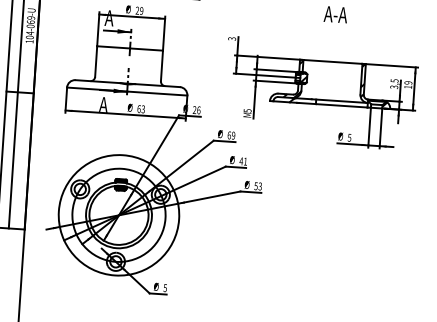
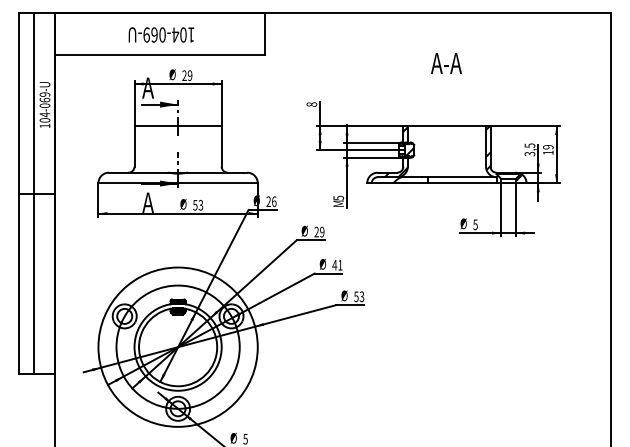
text: (231, 38) -> (311, 104), 3 -> 8
text: (139, 109) -> (195, 205), 63 -> 53
text: (229, 134) -> (316, 231), 69 -> 29

